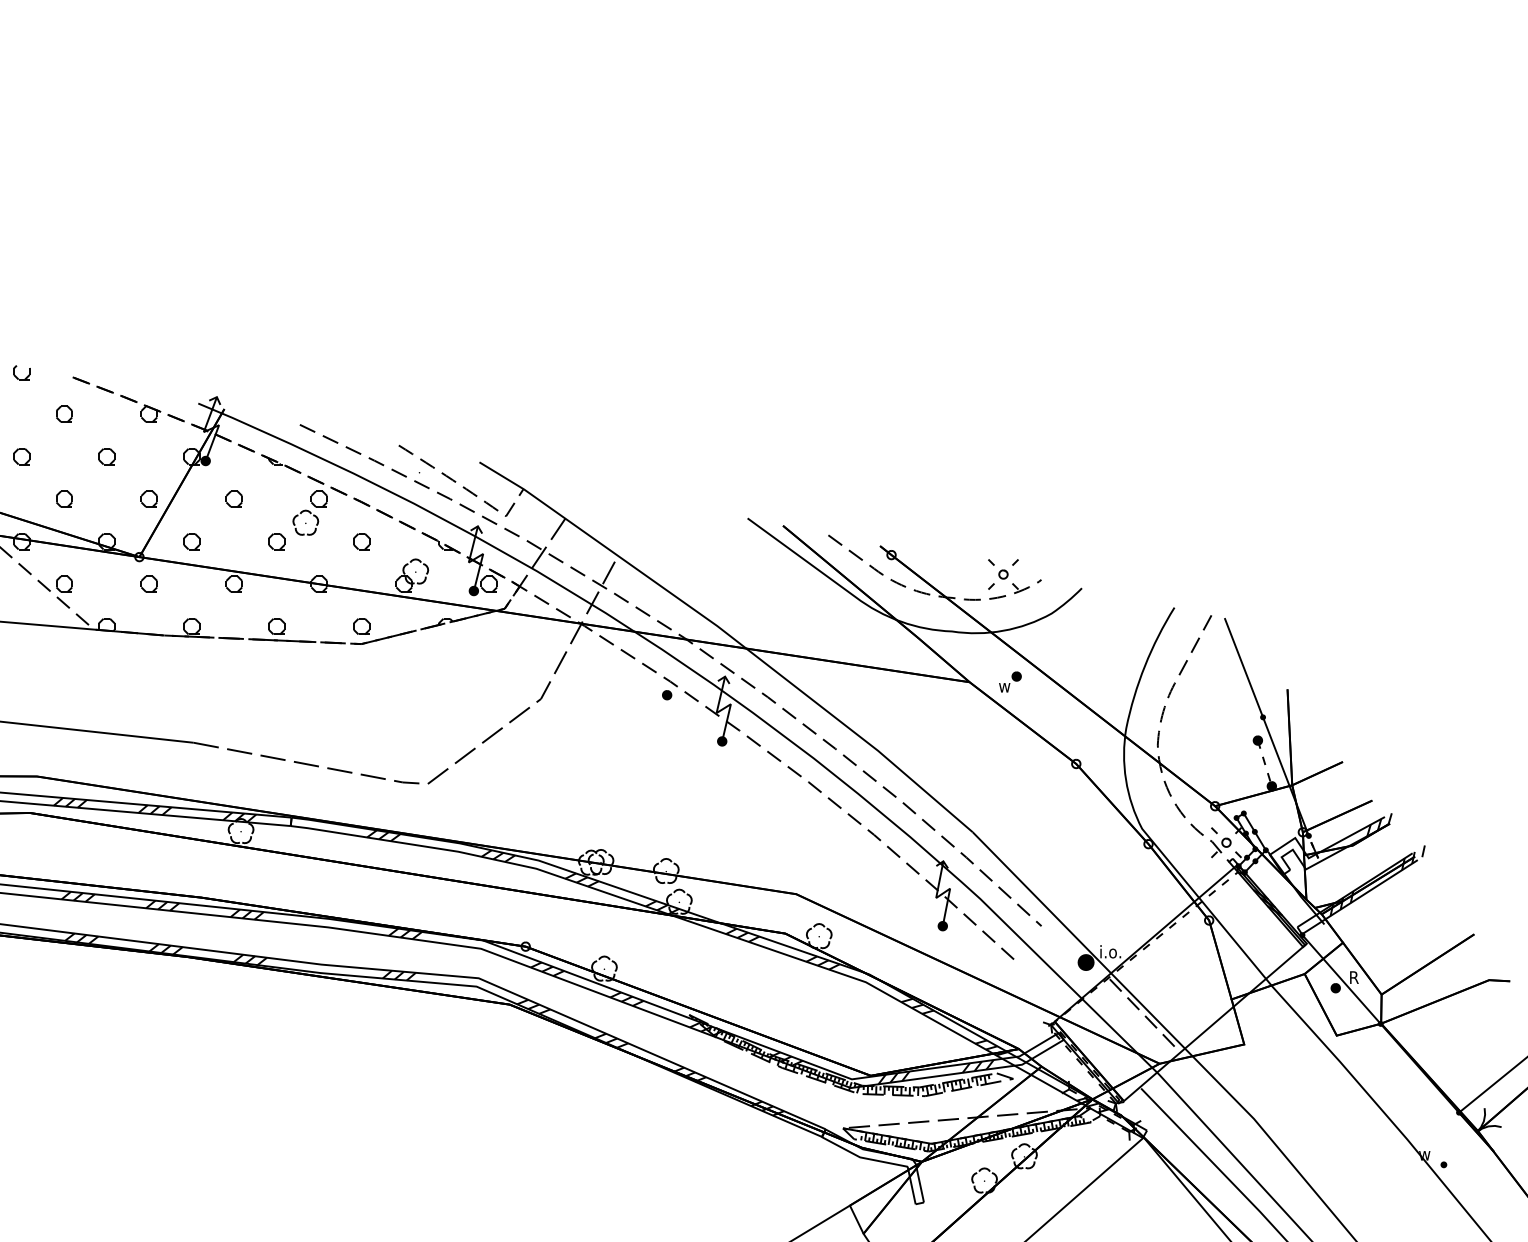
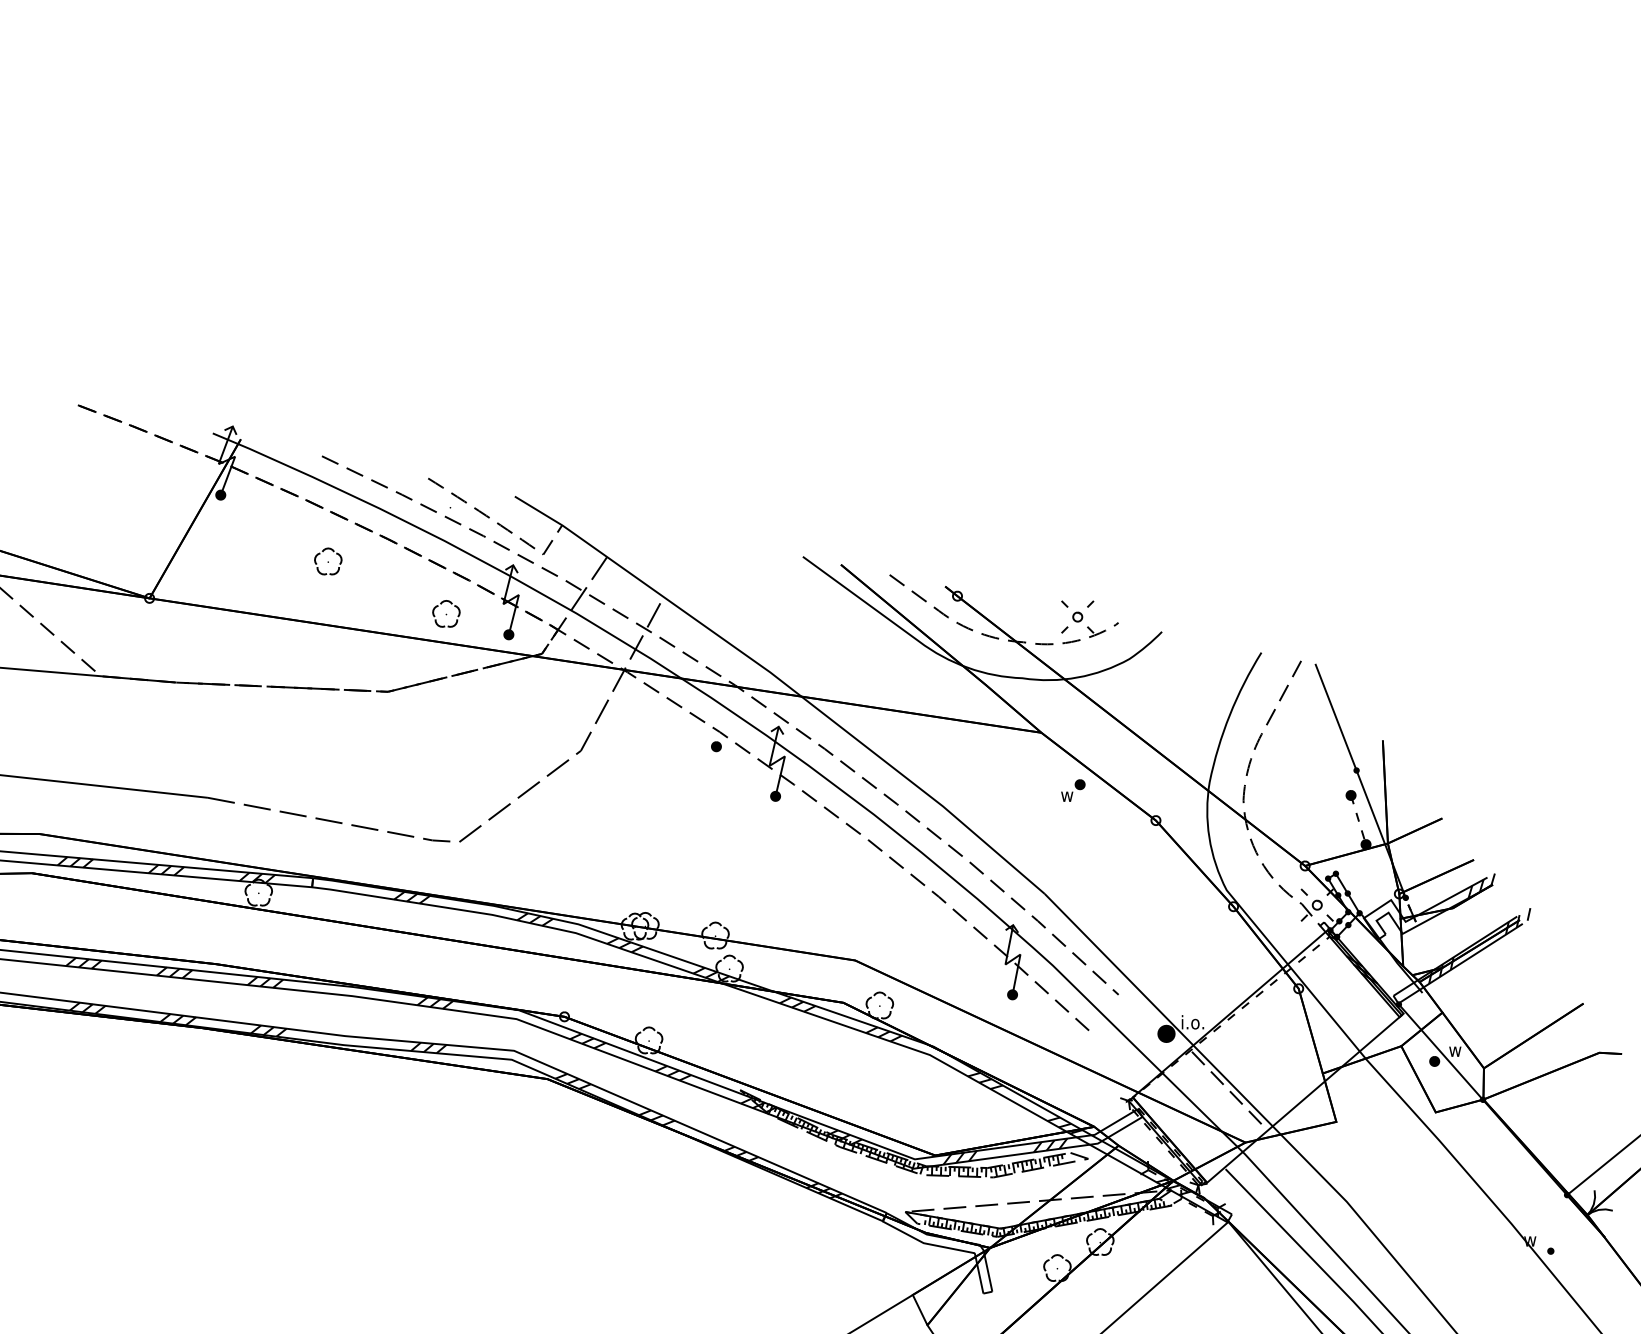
hatch: (255, 499) -> (274, 536), removed
part: (1010, 681) -> (1073, 789), moved
text: (1354, 977) -> (1454, 1049), R -> w

